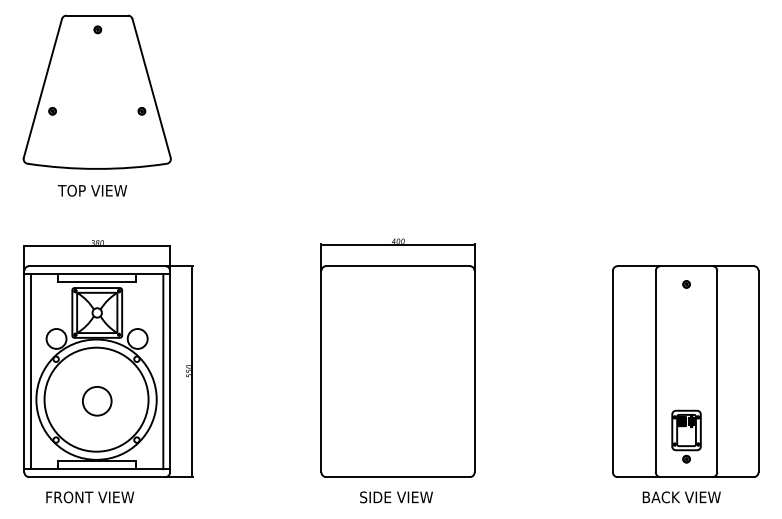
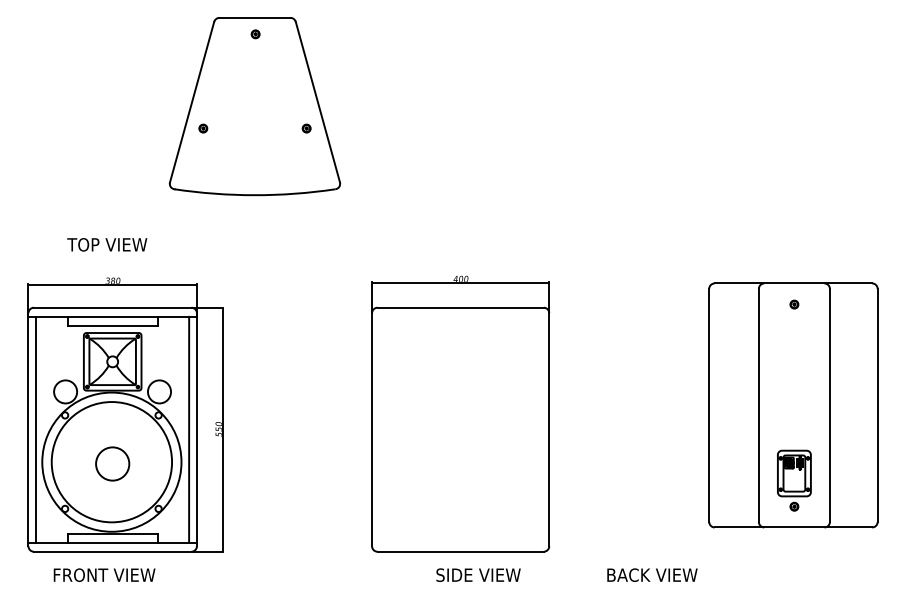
part: (96, 91) -> (254, 105), moved
text: (92, 190) -> (107, 244), moved
part: (685, 371) -> (793, 405), moved
text: (396, 497) -> (478, 575), moved
text: (681, 497) -> (652, 575), moved

